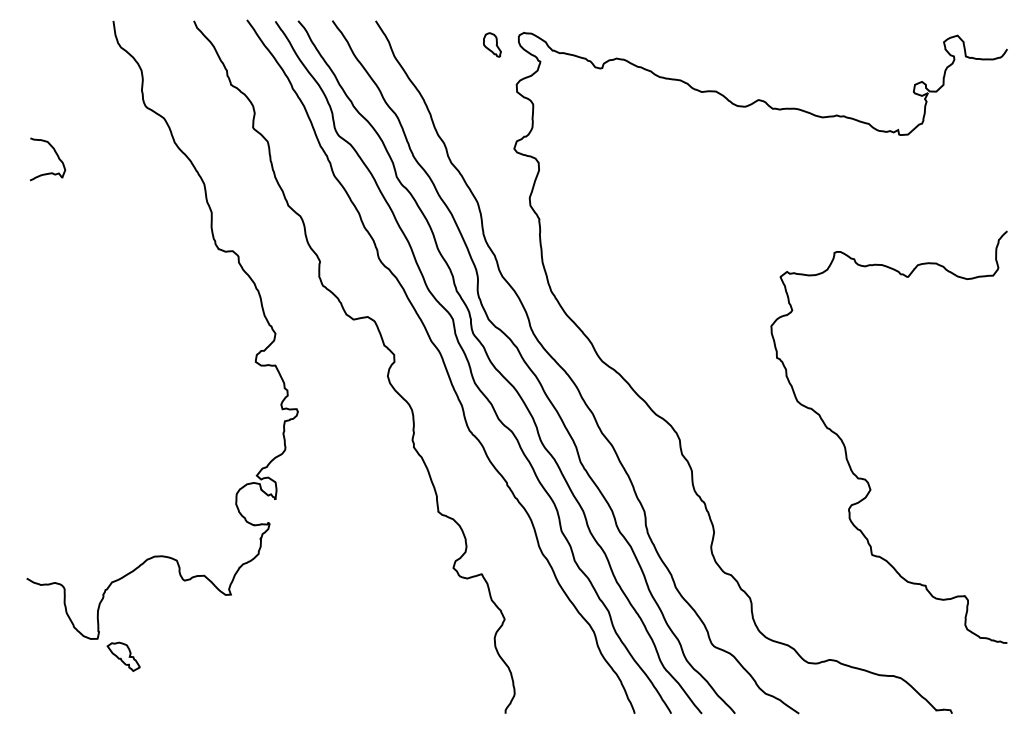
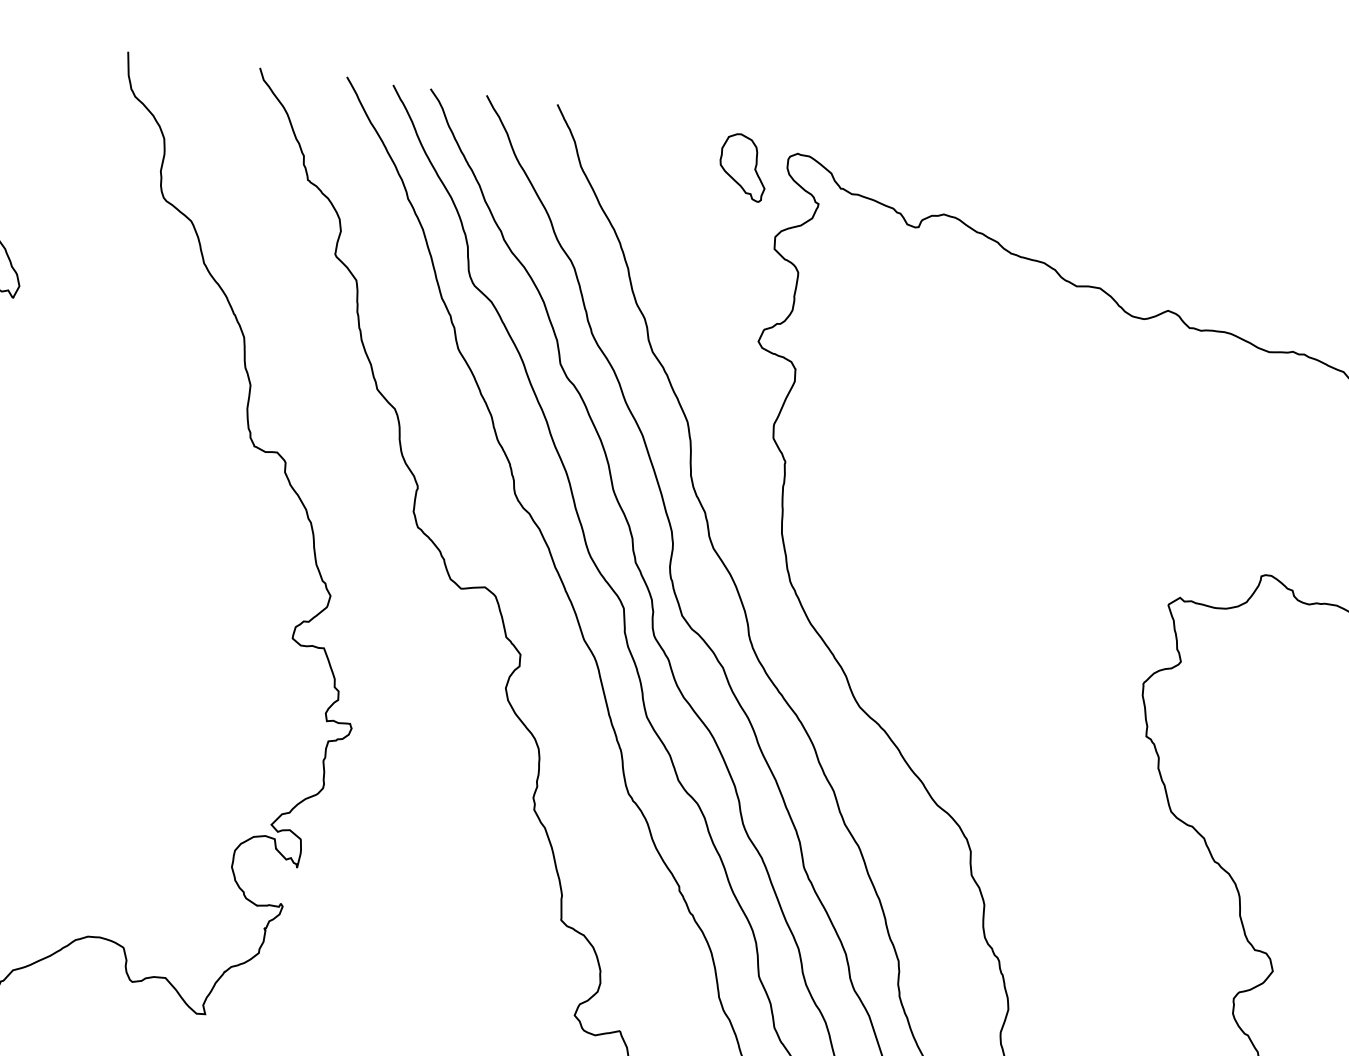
part: (492, 44) -> (743, 166), size x1.67

